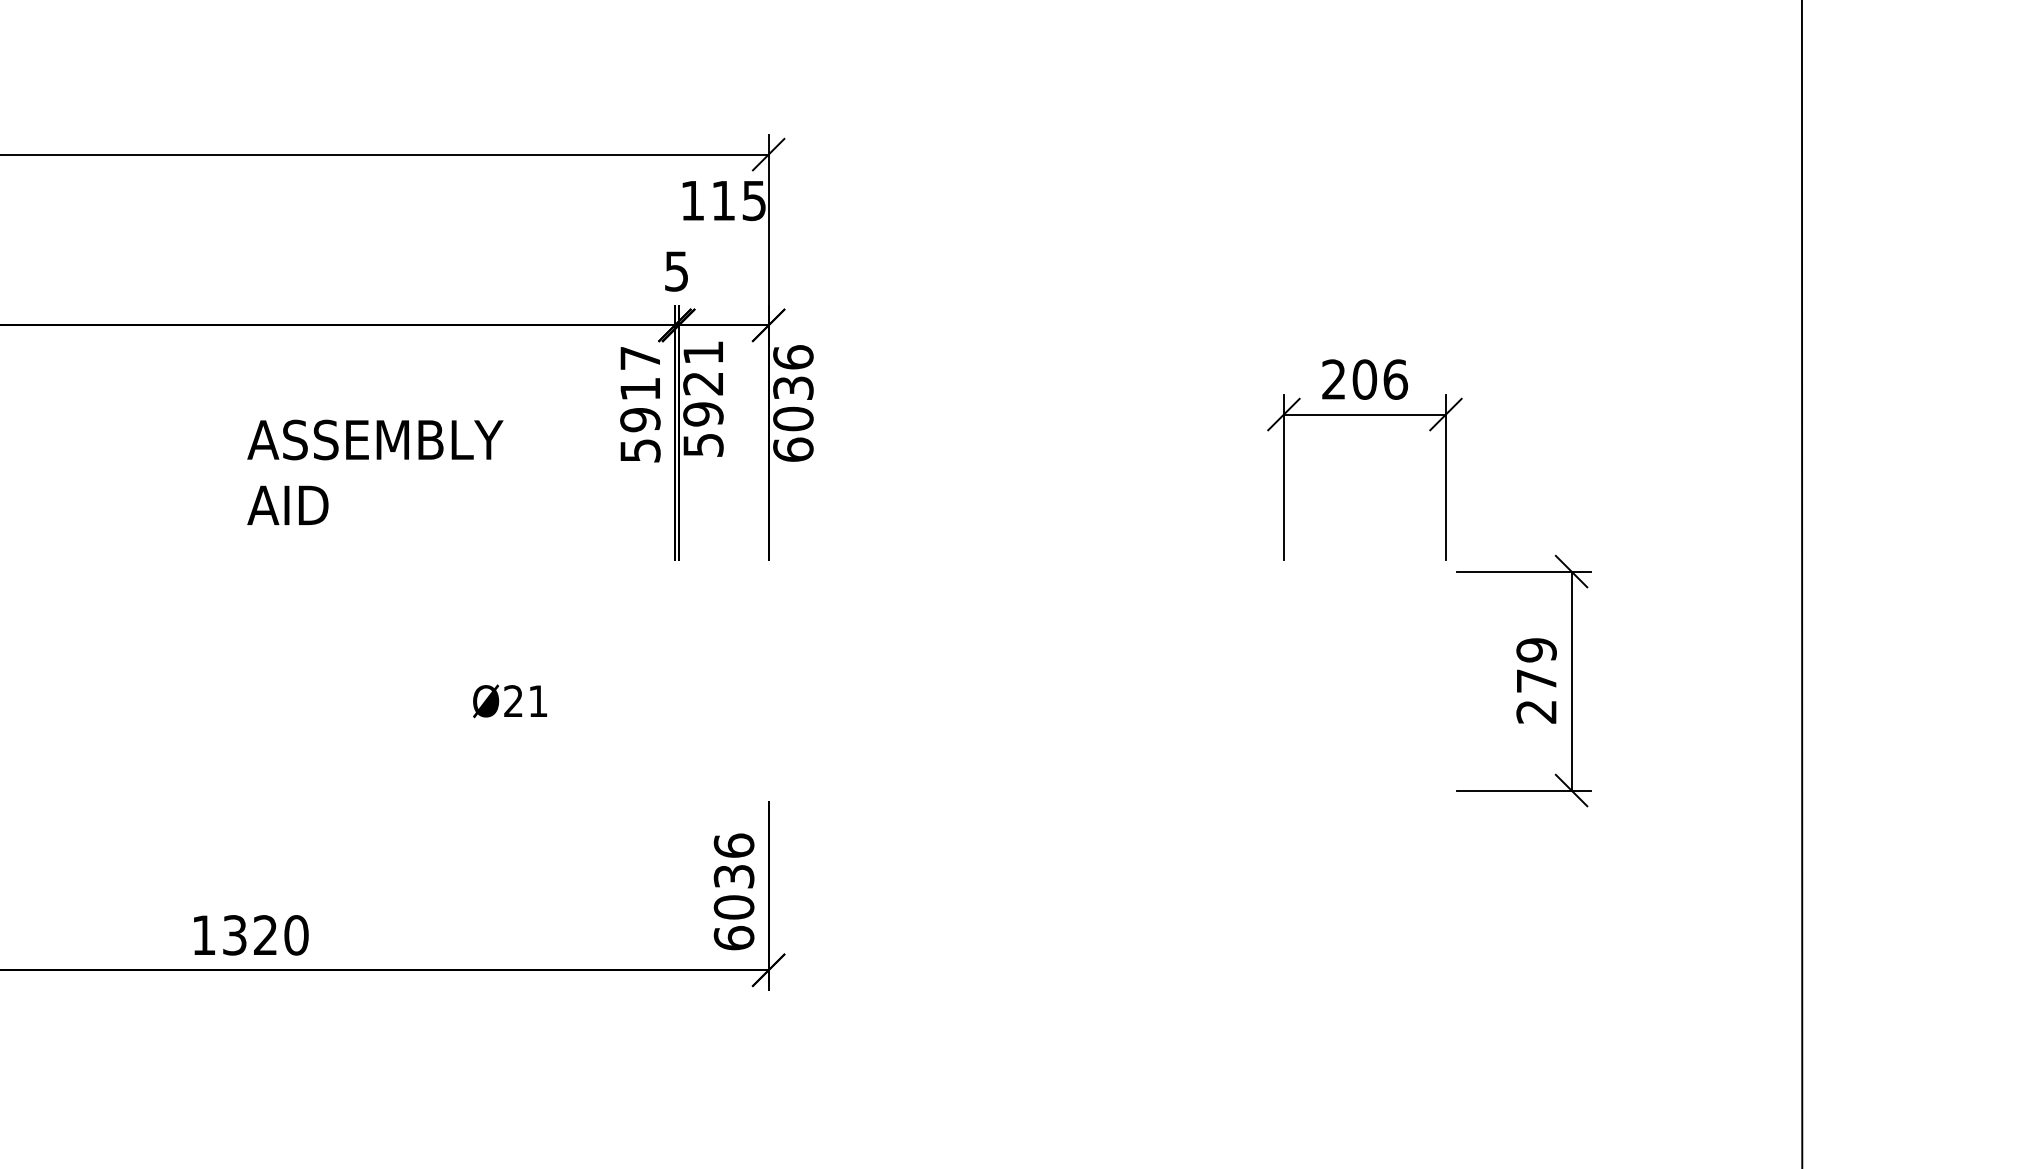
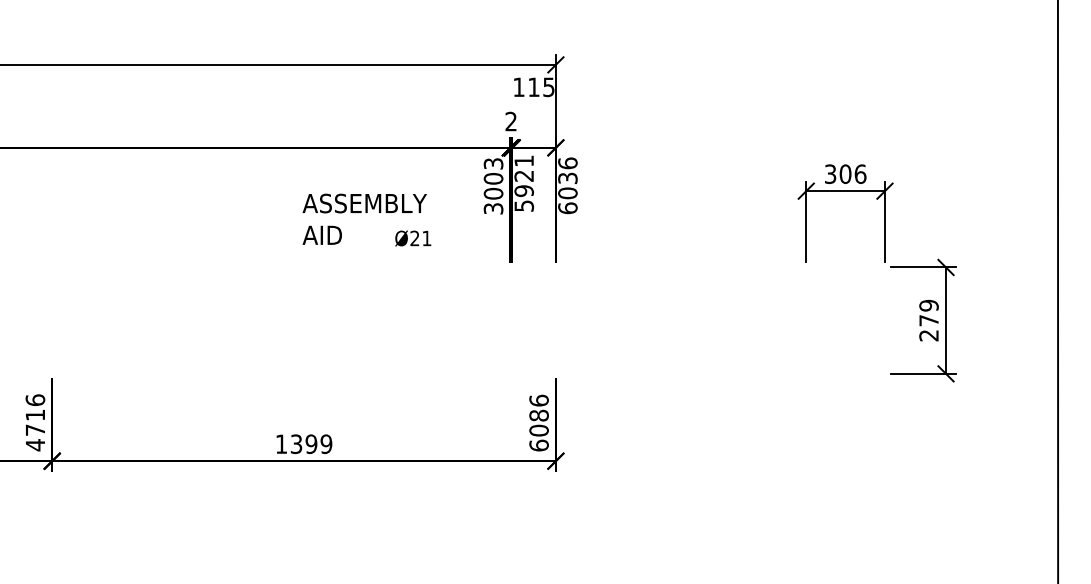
text: (675, 271) -> (510, 121), 5 -> 2
text: (1333, 380) -> (830, 174), 206 -> 306
text: (640, 402) -> (493, 185), 5917 -> 3003
text: (510, 701) -> (413, 238), moved
text: (732, 876) -> (538, 415), 6036 -> 6086
text: (280, 935) -> (318, 444), 1320 -> 1399

